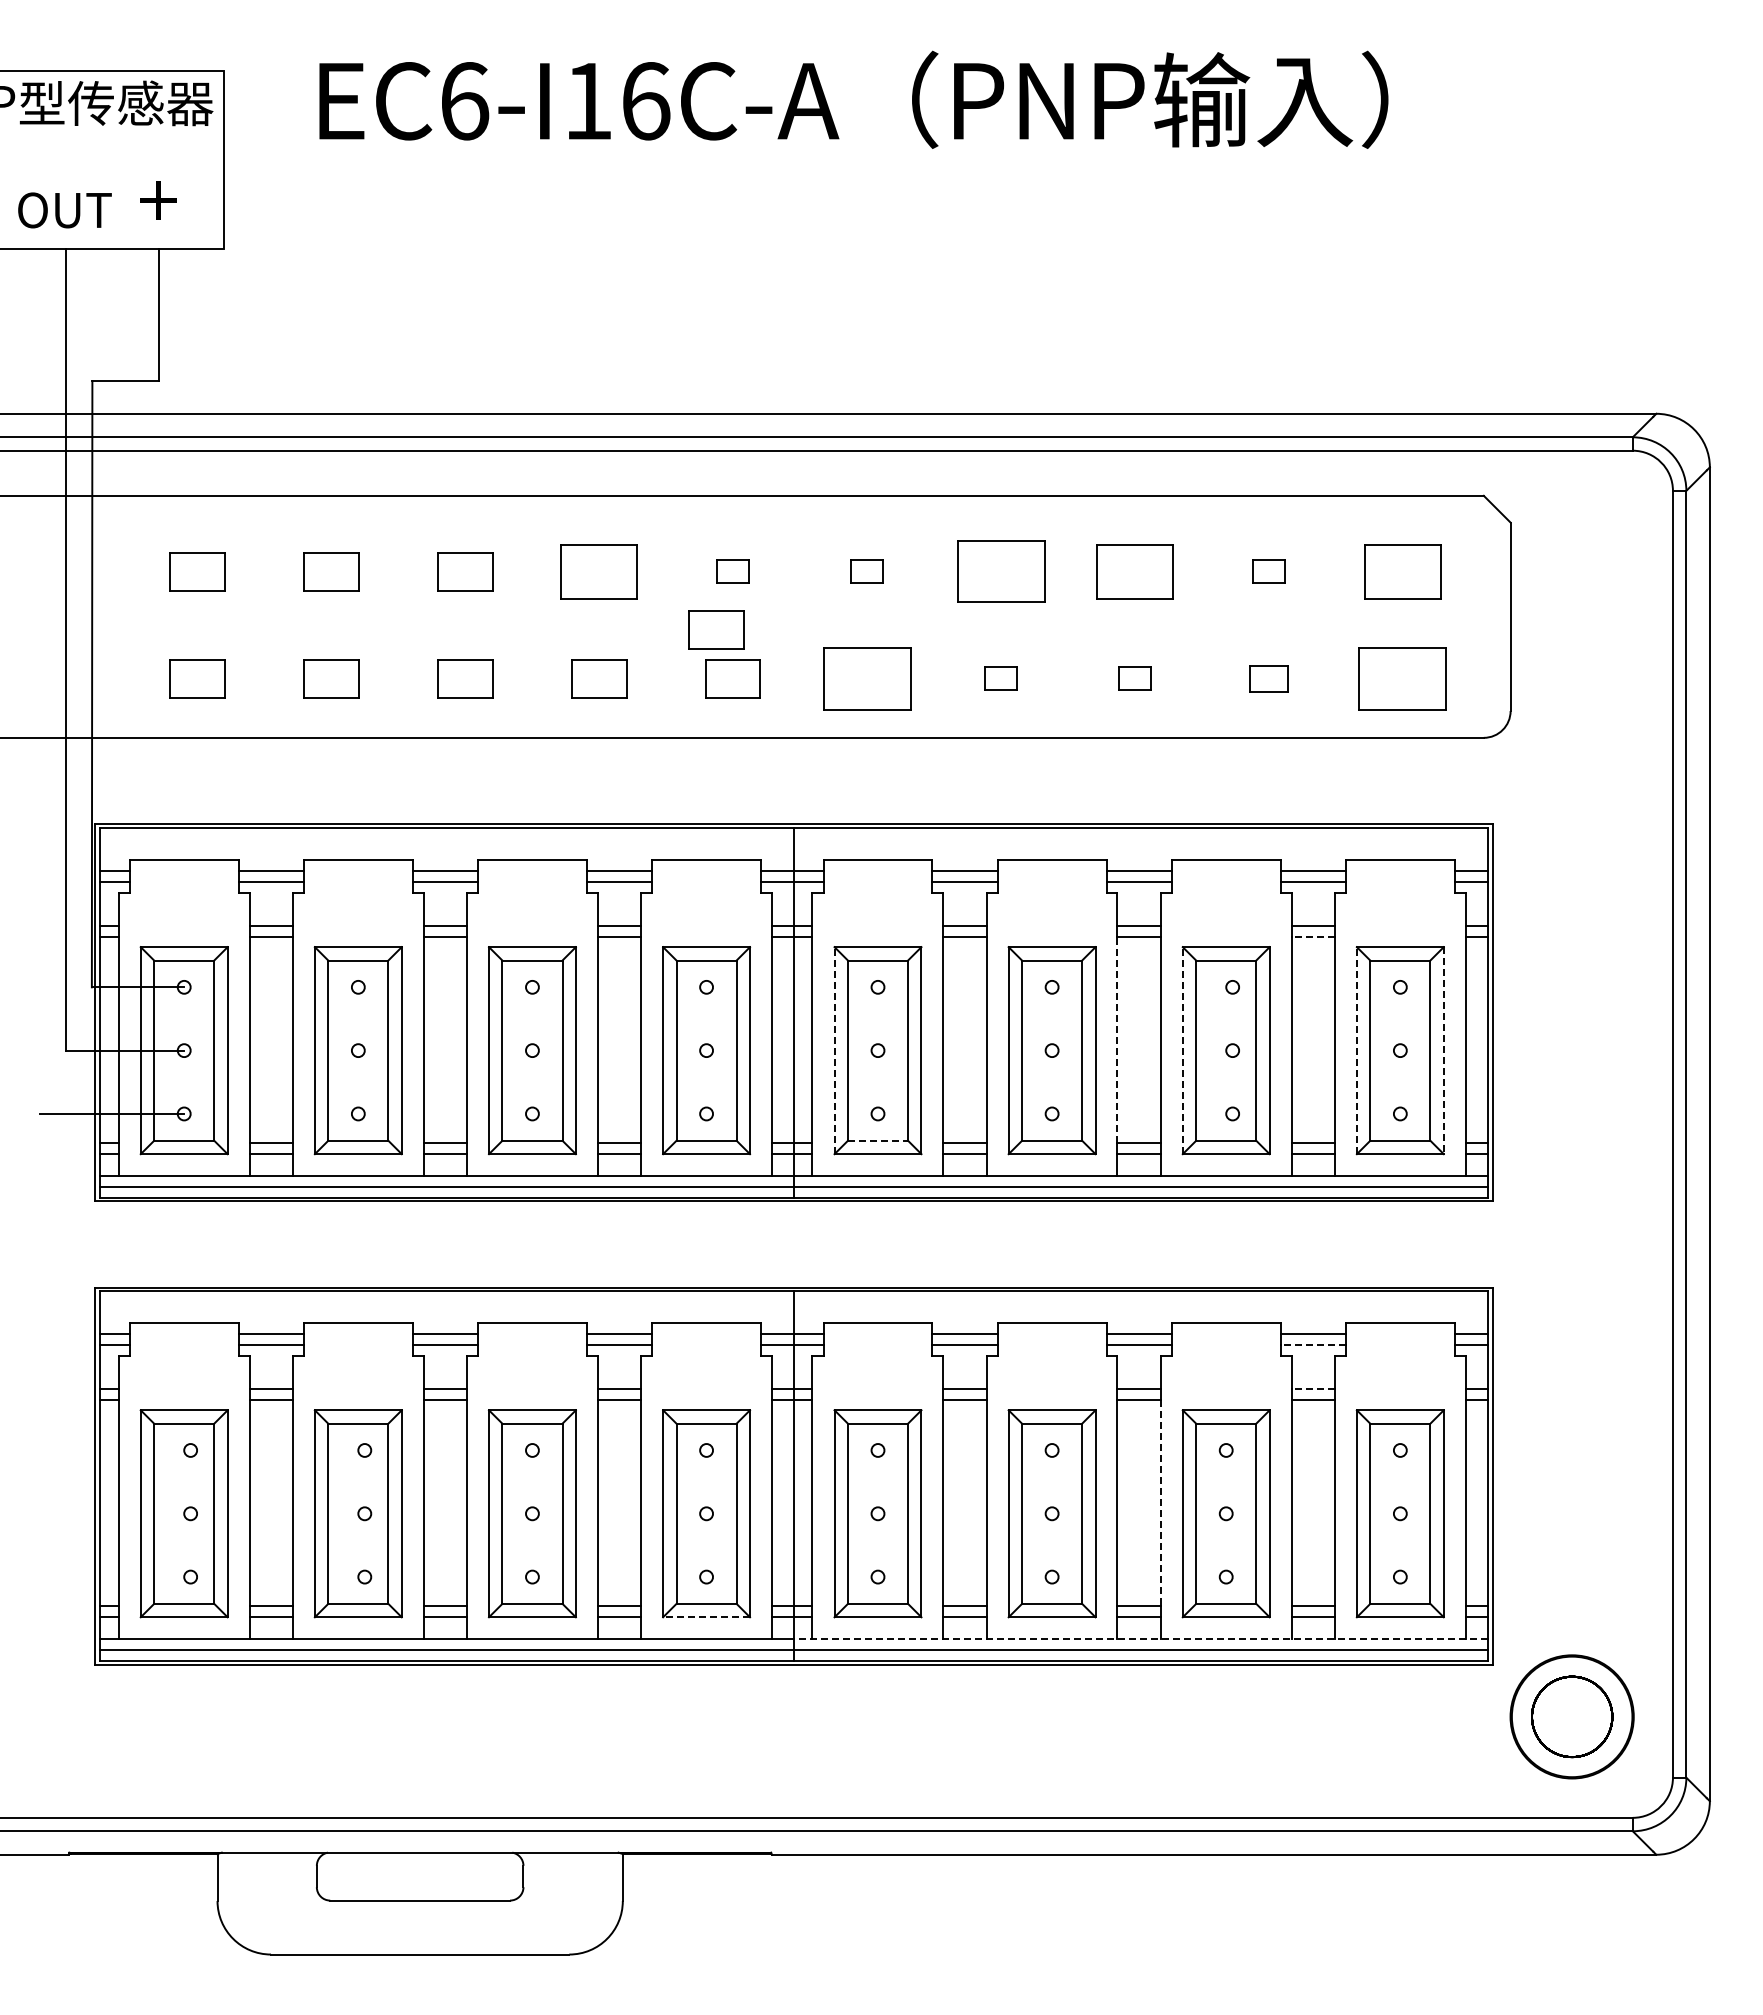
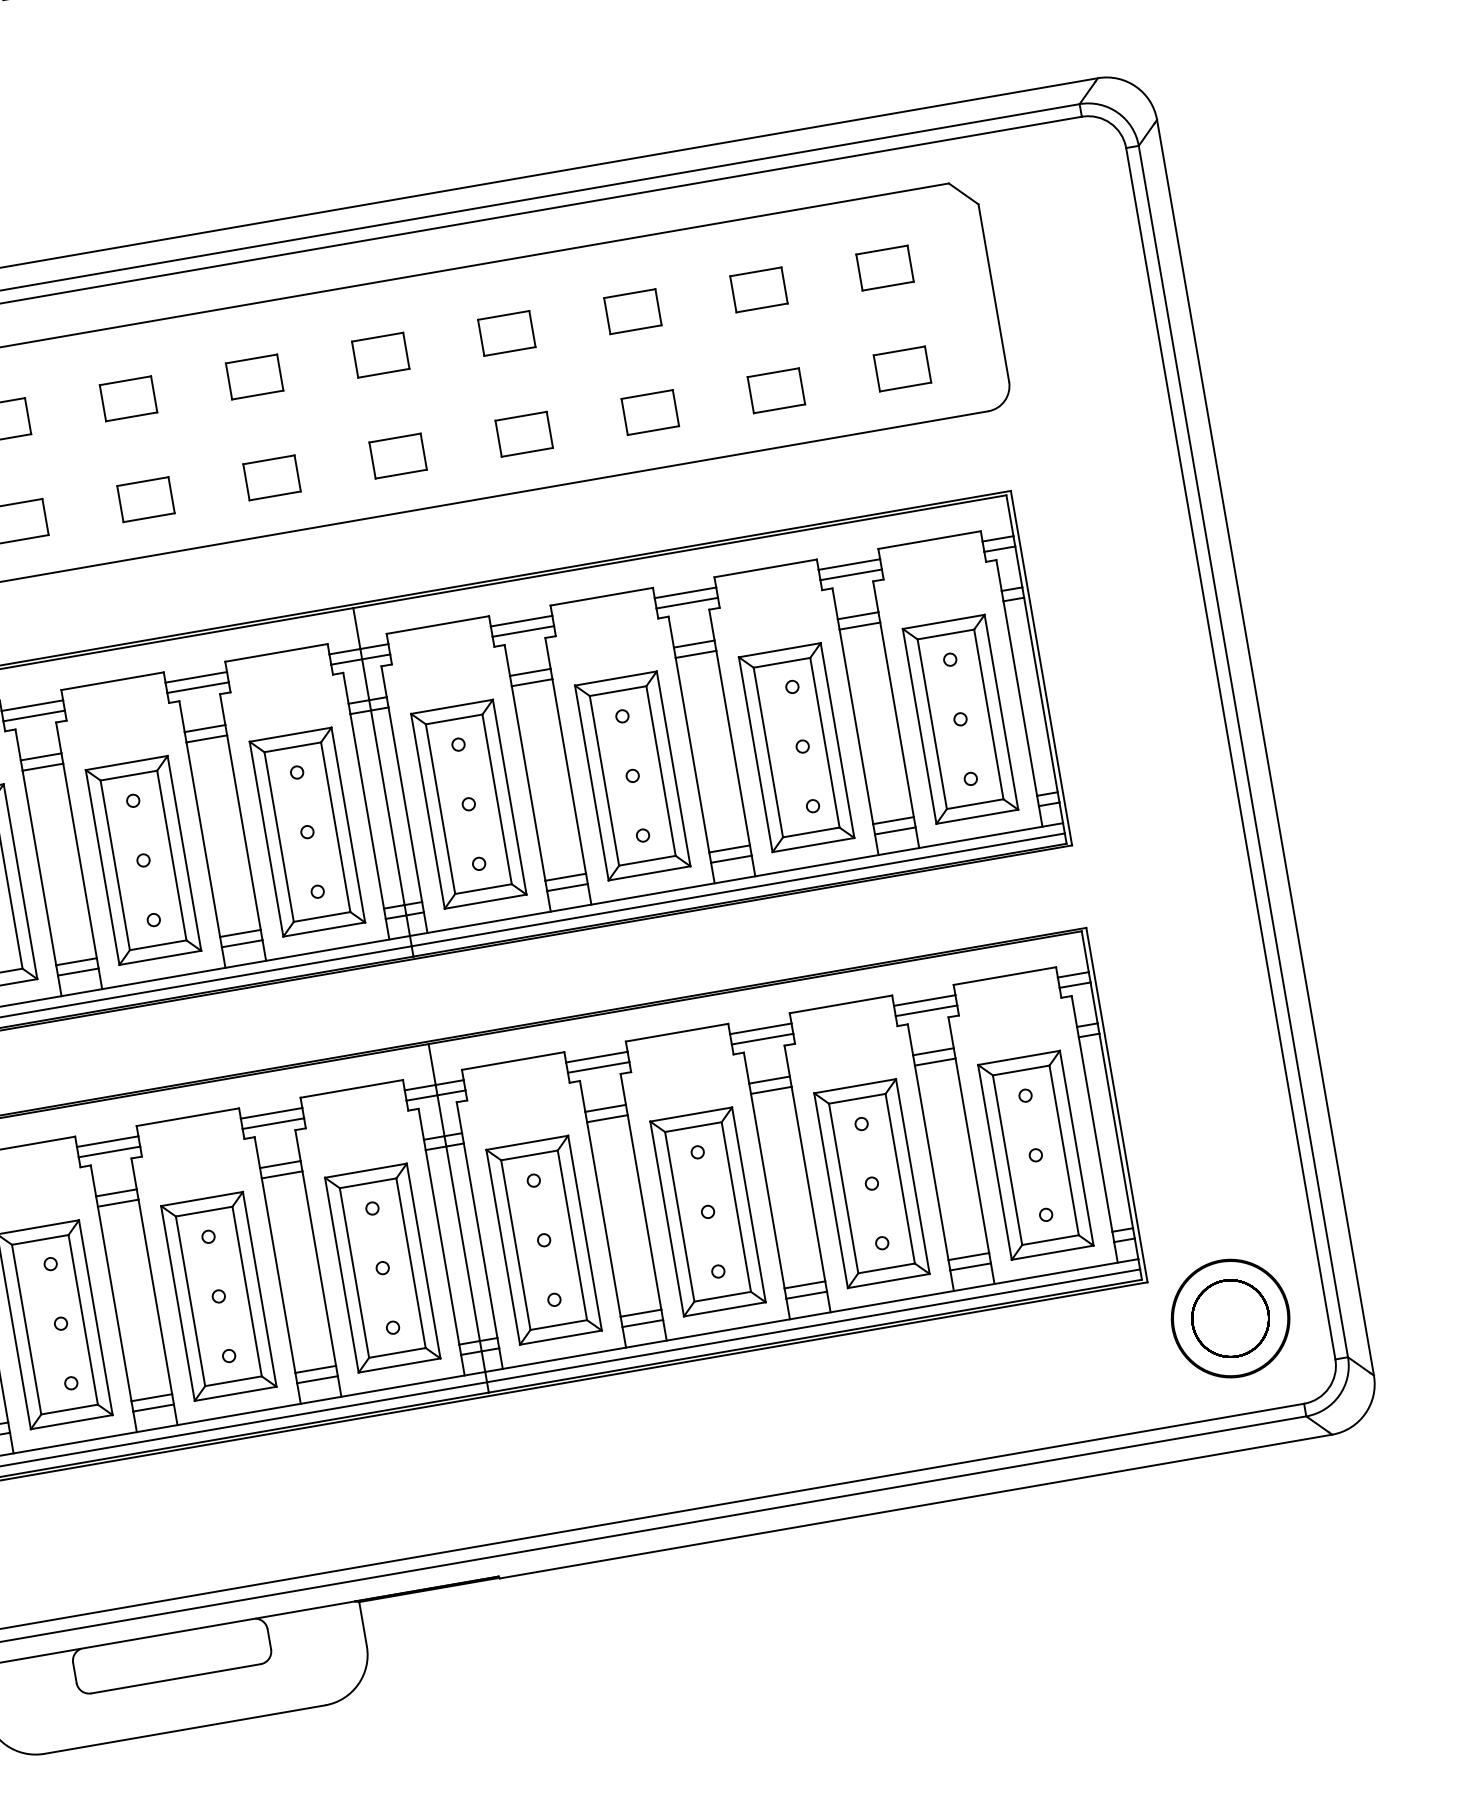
part: (599, 571) -> (128, 398), size x0.71
part: (732, 571) -> (253, 376), size x1.67
part: (866, 571) -> (380, 355), size x1.67
part: (1000, 571) -> (506, 333), size x0.62
part: (1134, 571) -> (632, 311), size x0.71
part: (1268, 571) -> (758, 289), size x1.67
part: (1402, 571) -> (884, 267), size x0.71
part: (716, 629) -> (248, 434), removed
part: (866, 678) -> (397, 455), size x0.62
part: (1000, 678) -> (523, 434), size x1.67
part: (1134, 678) -> (649, 412), size x1.67
part: (1268, 678) -> (775, 390), size x1.43
part: (1402, 678) -> (902, 368), size x0.62
line: (1313, 936) -> (860, 626), dashed -> solid
line: (1117, 1039) -> (692, 754), dashed -> solid
line: (834, 1050) -> (427, 811), dashed -> solid
line: (1182, 1050) -> (755, 754), dashed -> solid
line: (1356, 1050) -> (919, 726), dashed -> solid
line: (1443, 1050) -> (1001, 712), dashed -> solid
line: (878, 1140) -> (483, 888), dashed -> solid
line: (1313, 1345) -> (926, 1011), dashed -> solid
line: (1313, 1388) -> (933, 1051), dashed -> solid
line: (1160, 1503) -> (808, 1184), dashed -> solid
line: (706, 1617) -> (399, 1365), dashed -> solid
line: (1140, 1639) -> (811, 1315), dashed -> solid

